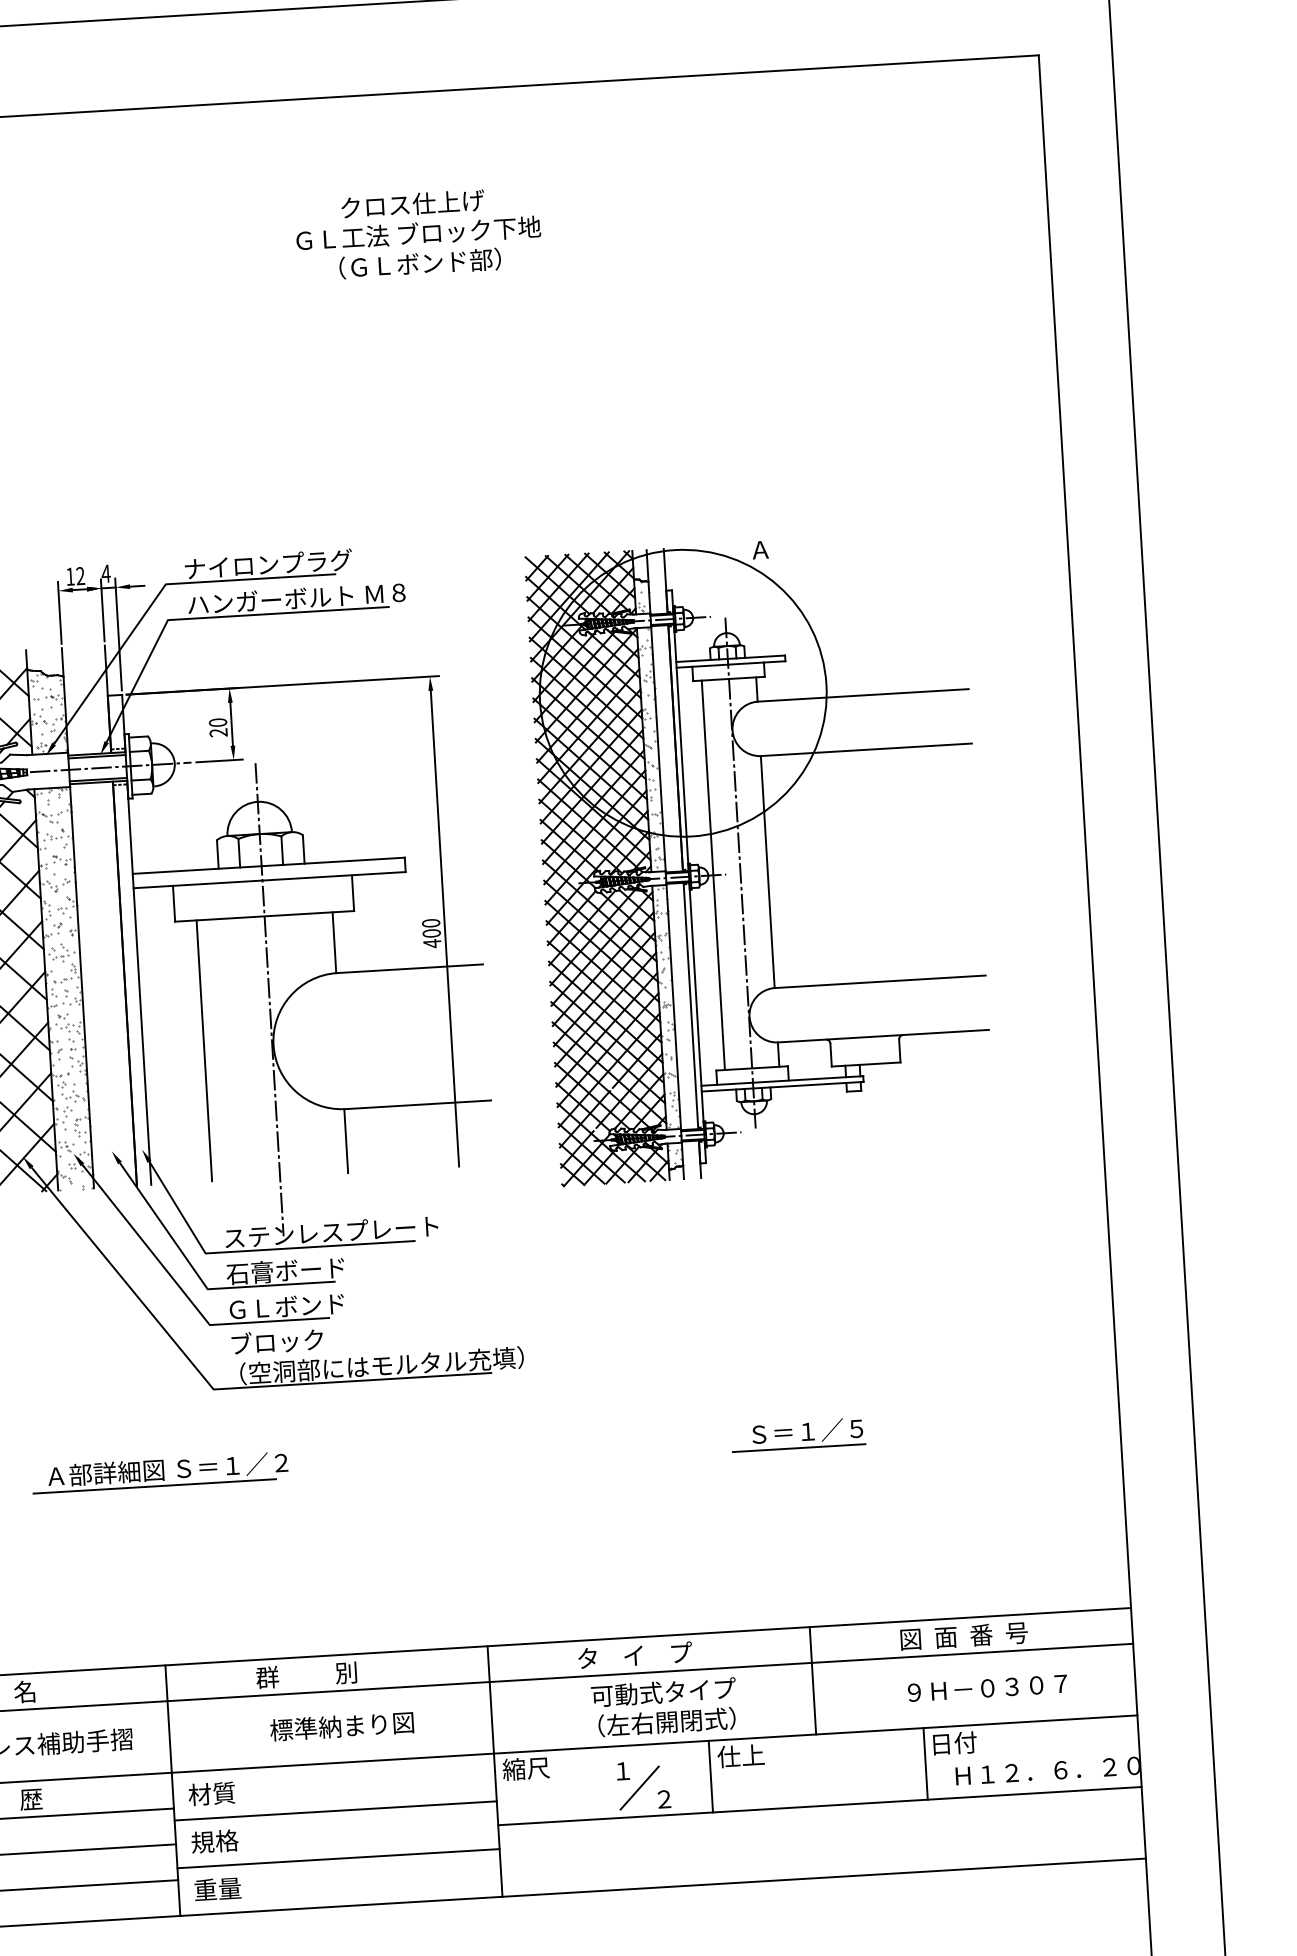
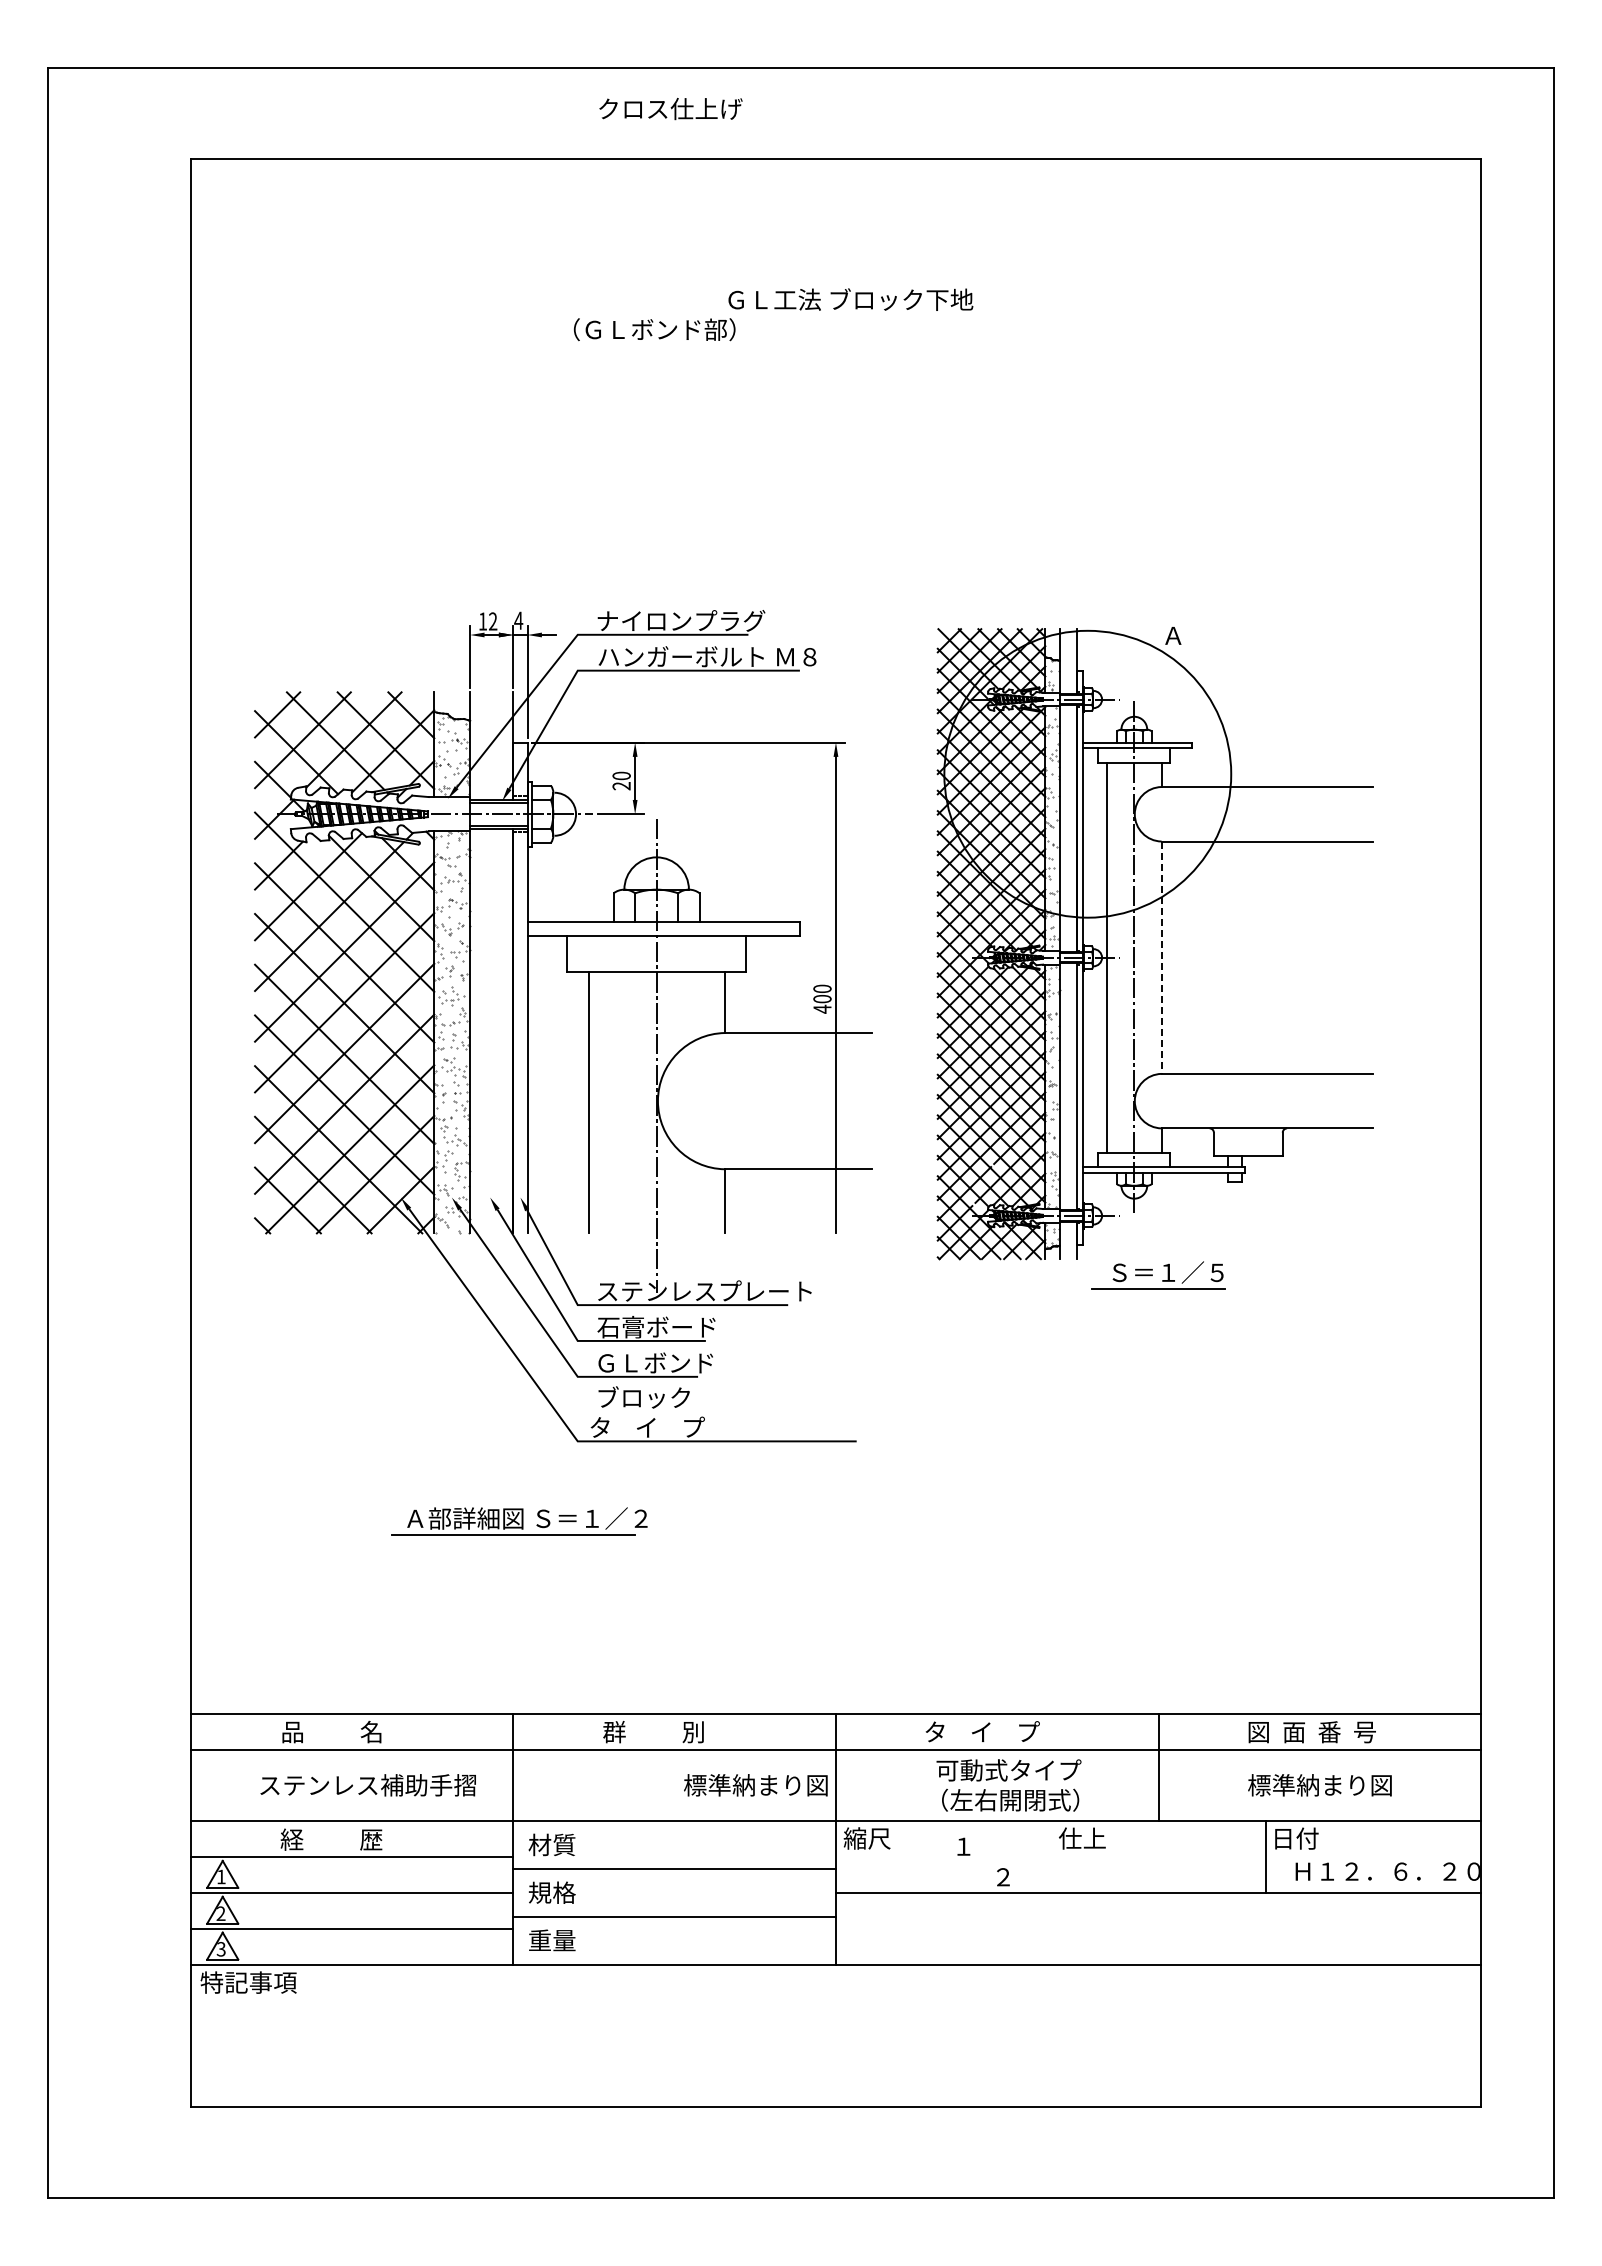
text: (412, 204) -> (670, 109), moved
text: (420, 263) -> (654, 329), moved
line: (767, 872) -> (1161, 958), solid -> dashed
text: (374, 1366) -> (739, 1427), （空洞部にはモルタル充填） -> タ    イ    プ
part: (798, 1435) -> (1158, 1275), moved
text: (985, 1688) -> (1330, 1785), ９Ｈ－０３０７ -> 標準納まり図
text: (341, 1726) -> (755, 1785), moved
line: (711, 1776) -> (1051, 1857), removed
line: (639, 1788) -> (979, 1864), removed

